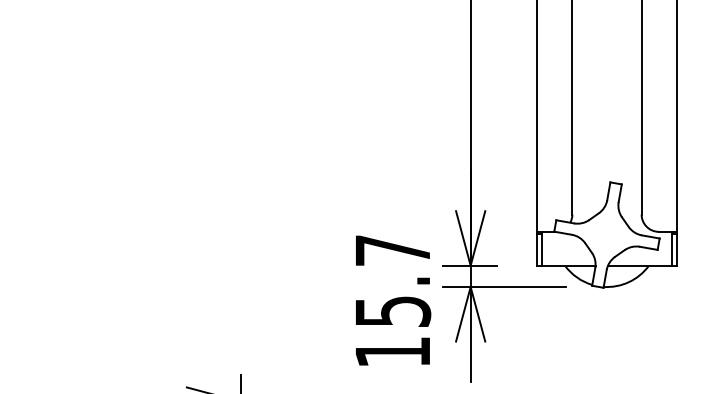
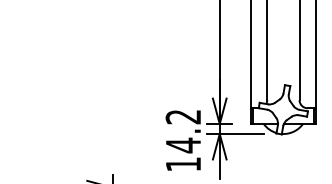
text: (392, 281) -> (183, 131), 15.7 -> 14.2

